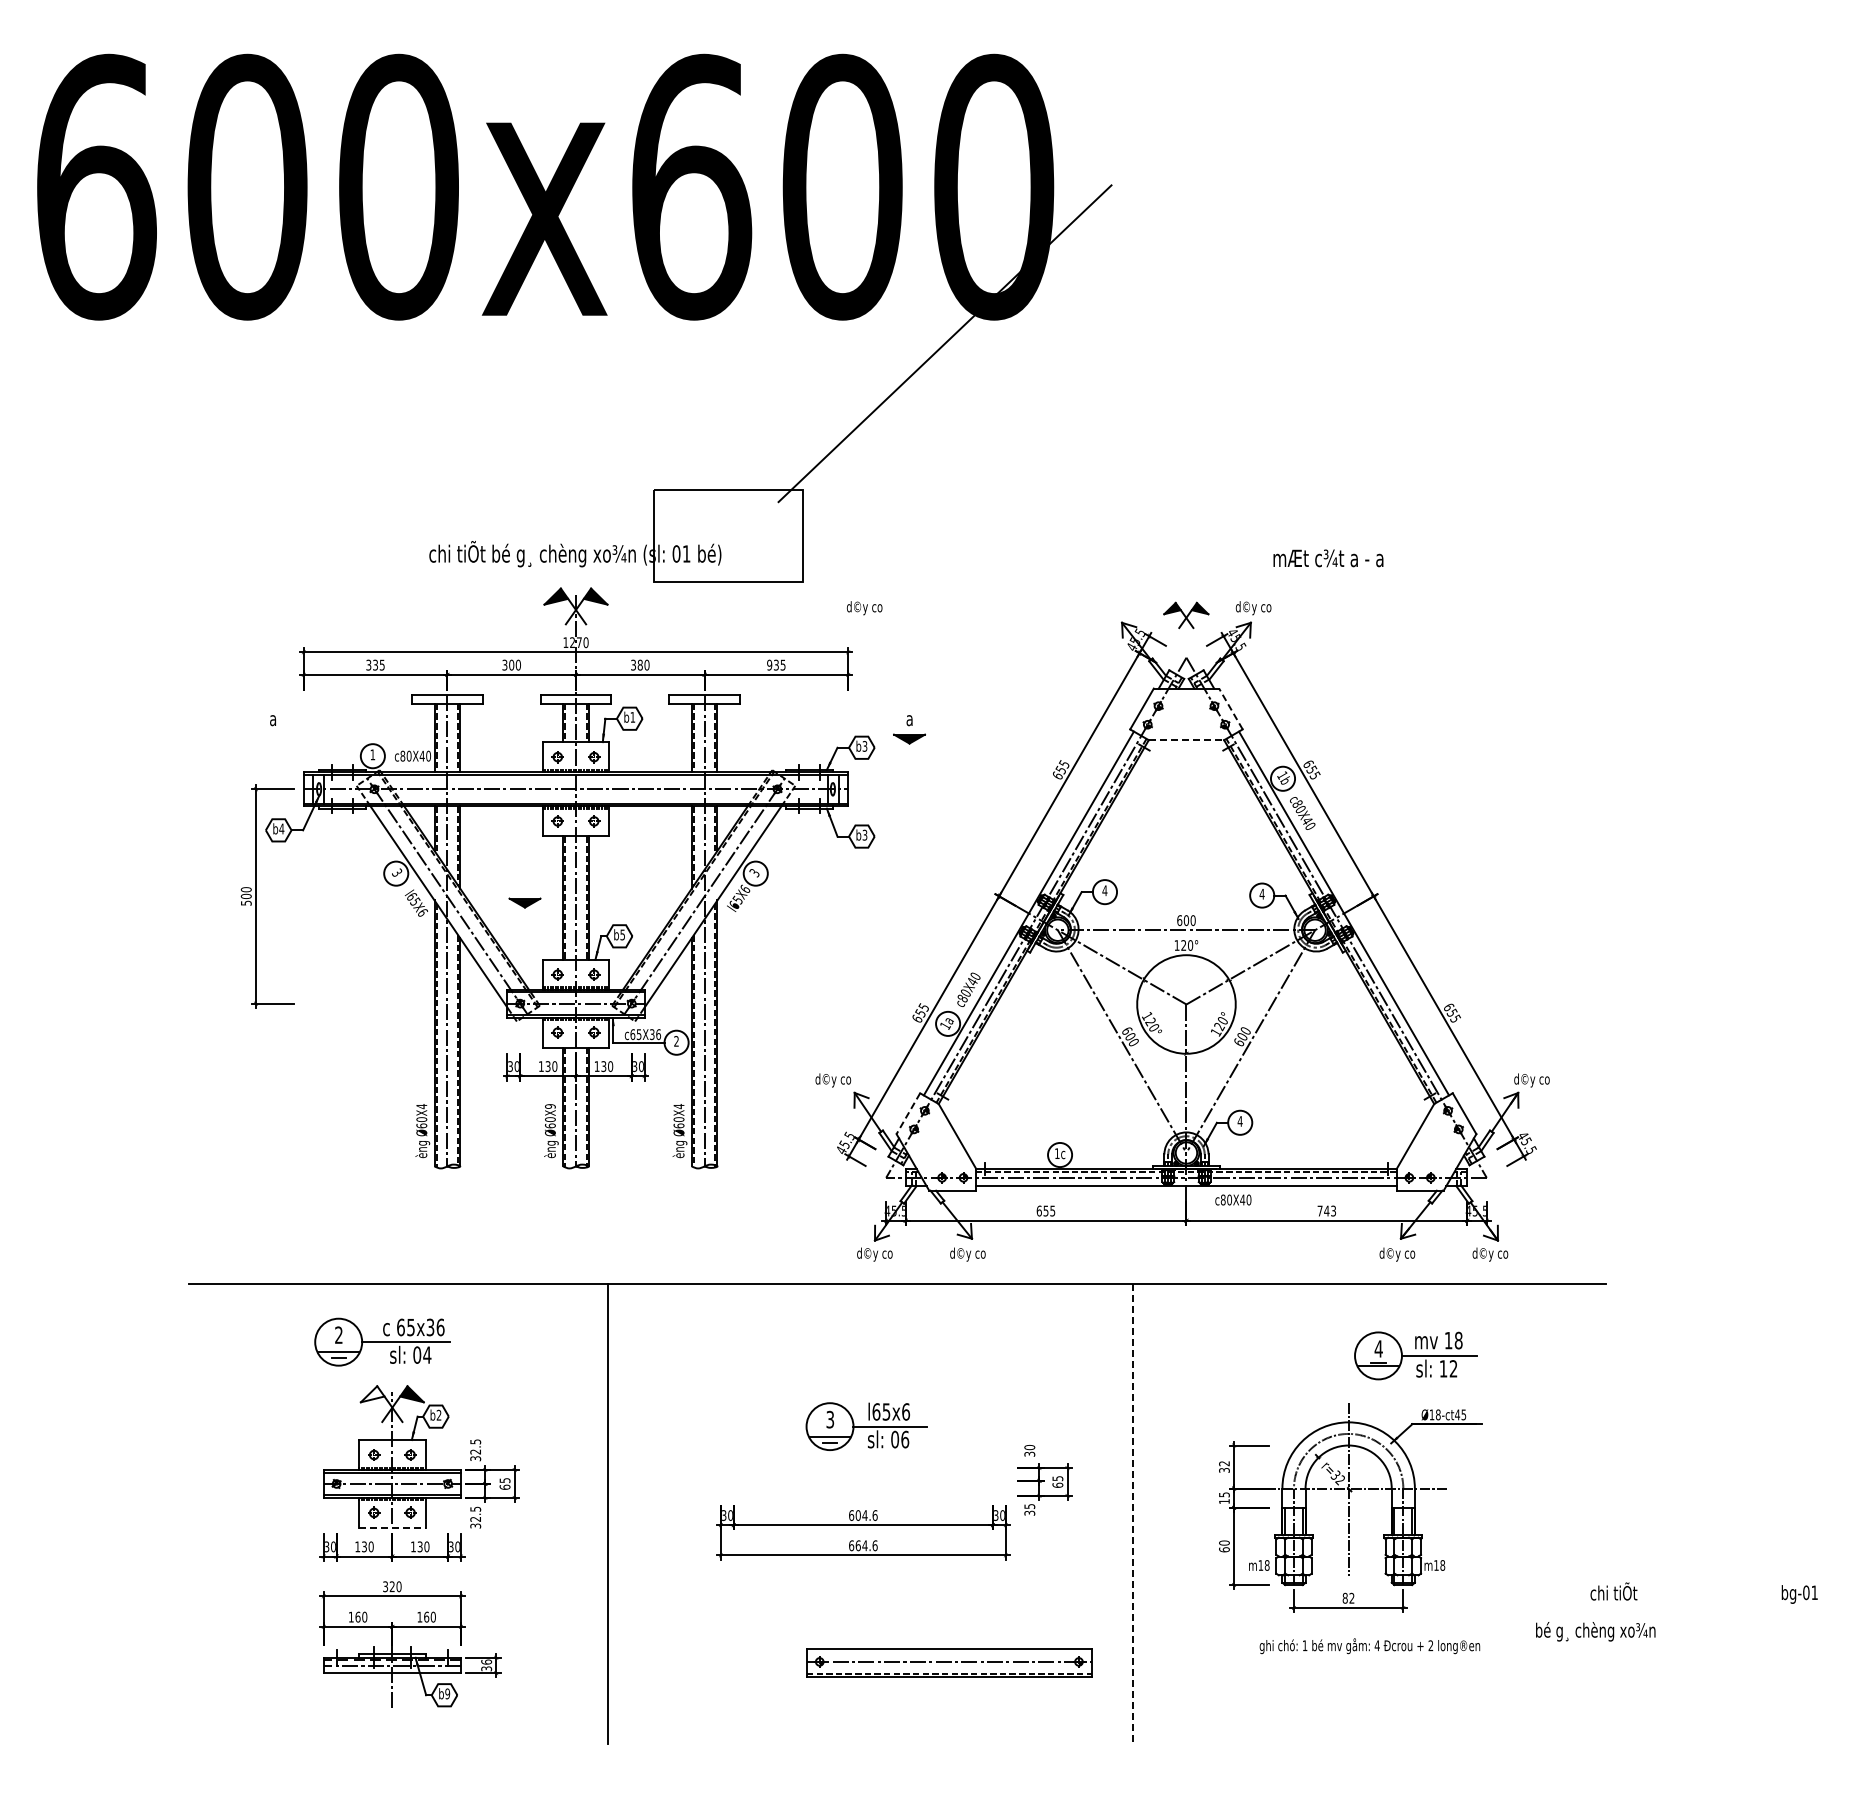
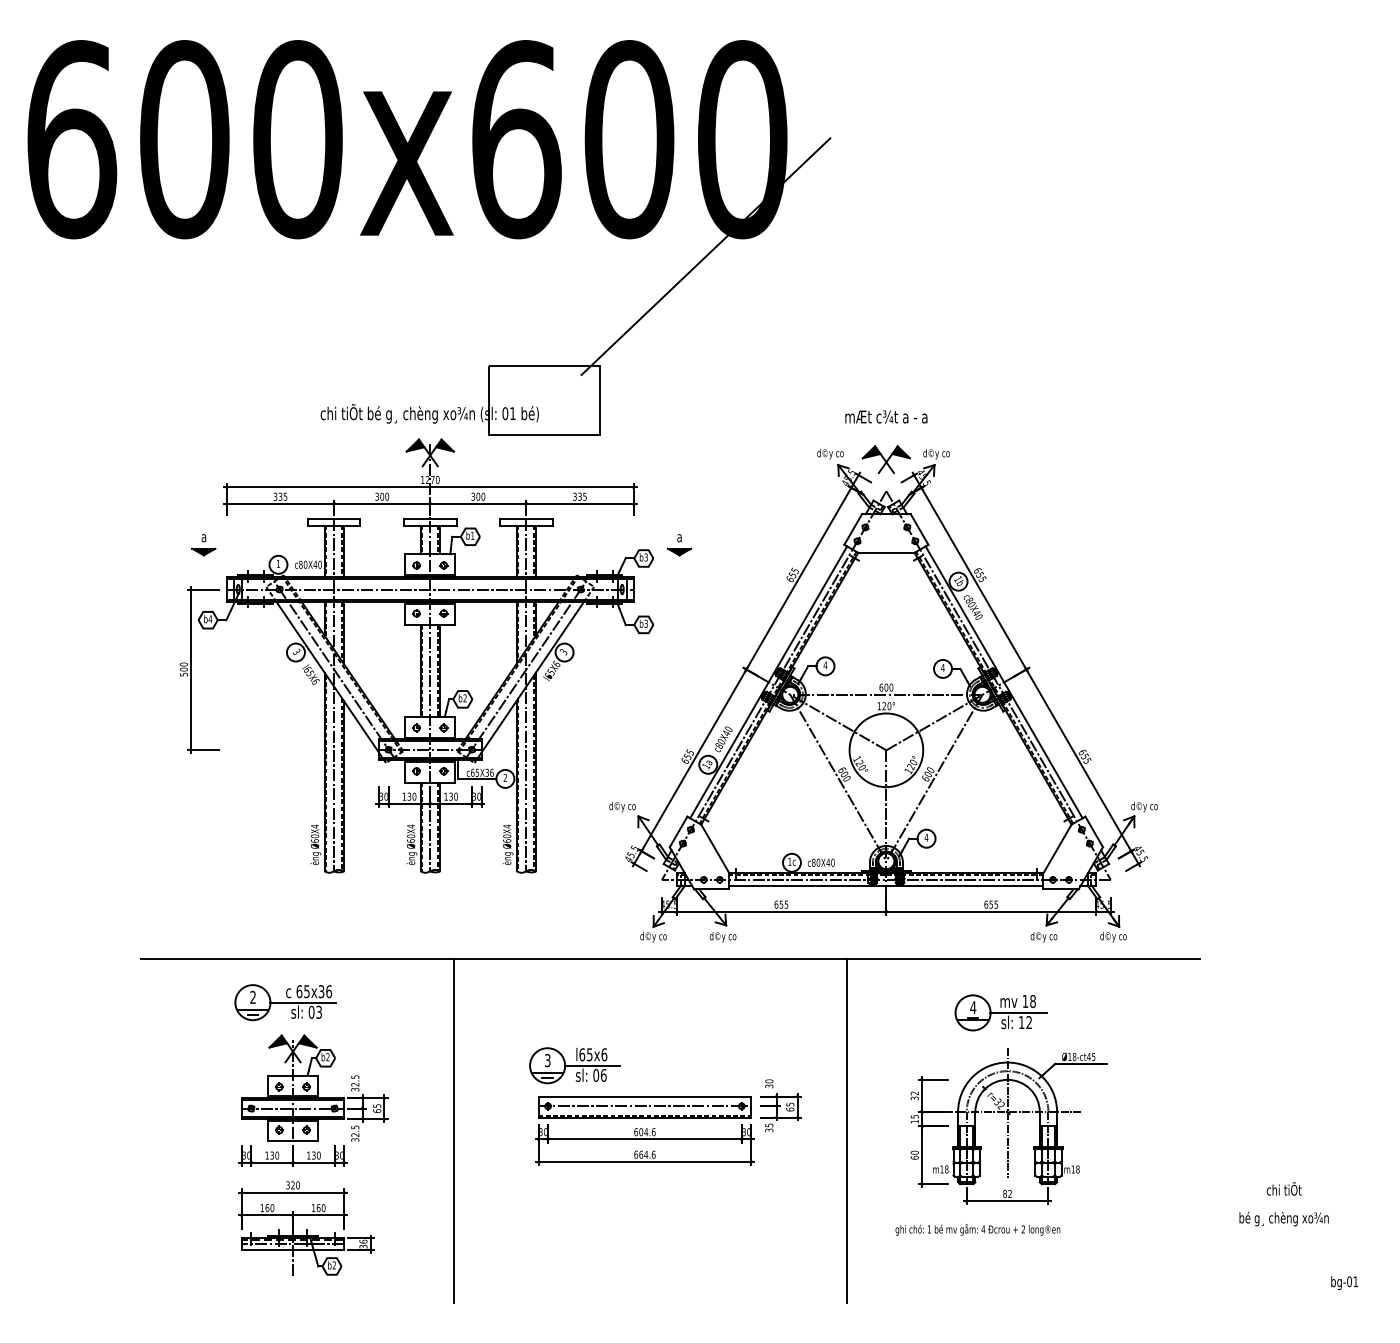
text: (1328, 558) -> (886, 417), moved
text: (864, 608) -> (830, 454), moved
part: (1185, 615) -> (885, 459), size x1.43
text: (769, 664) -> (574, 496), 935 -> 335
text: (639, 665) -> (477, 497), 380 -> 300
line: (1230, 709) -> (919, 529), dashed -> solid
line: (1186, 740) -> (886, 553), dashed -> solid
part: (524, 902) -> (203, 551), moved
text: (622, 934) -> (465, 698), b5 -> b2
text: (550, 1106) -> (411, 826), Ø60X9 -> Ø60X4
line: (908, 1113) -> (678, 831), dashed -> solid
text: (1233, 1199) -> (821, 862), moved
text: (1326, 1210) -> (991, 904), 743 -> 655
text: (427, 1354) -> (319, 1011), 04 -> 03
part: (1415, 1355) -> (1000, 1012), moved
fill: (372, 1394) -> (278, 1041), added
part: (866, 1426) -> (574, 1065), moved
line: (1133, 1514) -> (846, 1131), dashed -> solid
line: (392, 1527) -> (293, 1141), dashed -> solid
text: (1613, 1591) -> (1283, 1188), moved
text: (1799, 1594) -> (1344, 1283), moved
text: (1595, 1631) -> (1283, 1218), moved
text: (1369, 1646) -> (977, 1230), moved
part: (949, 1662) -> (645, 1106), moved
text: (447, 1693) -> (334, 1265), b9 -> b2

